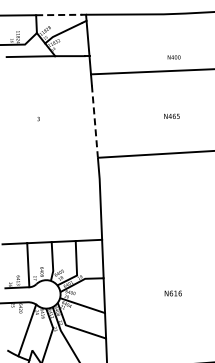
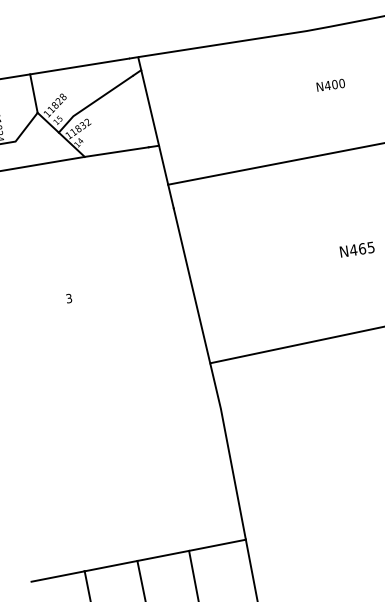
line: (58, 15) -> (78, 67), dashed -> solid
text: (173, 57) -> (329, 85), moved
line: (94, 122) -> (191, 287), dashed -> solid

